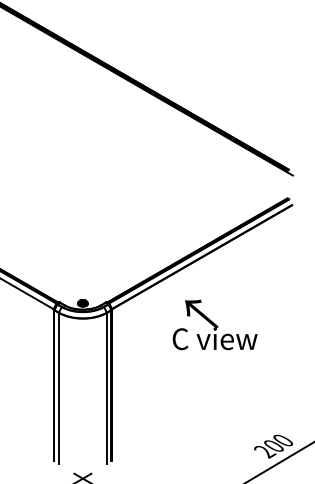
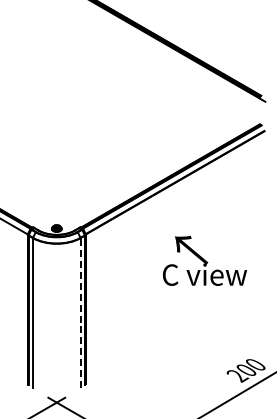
text: (214, 324) -> (204, 260), moved
line: (106, 388) -> (80, 313), solid -> dashed

